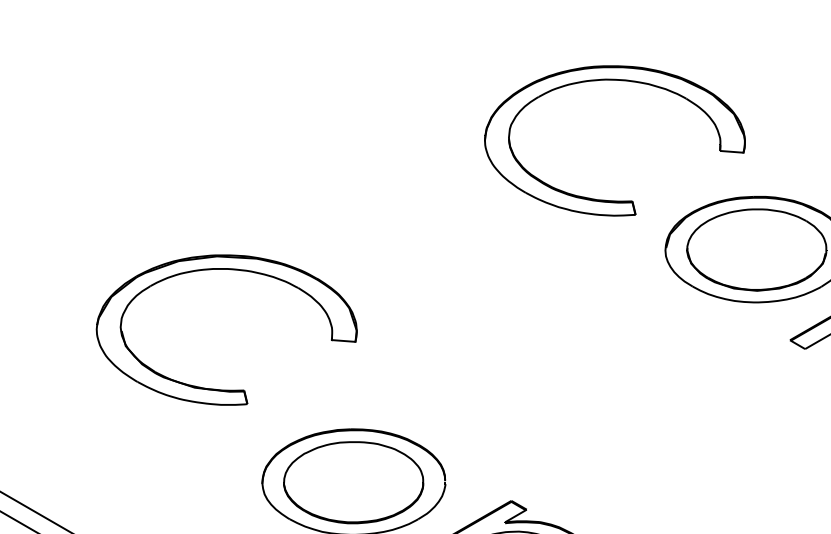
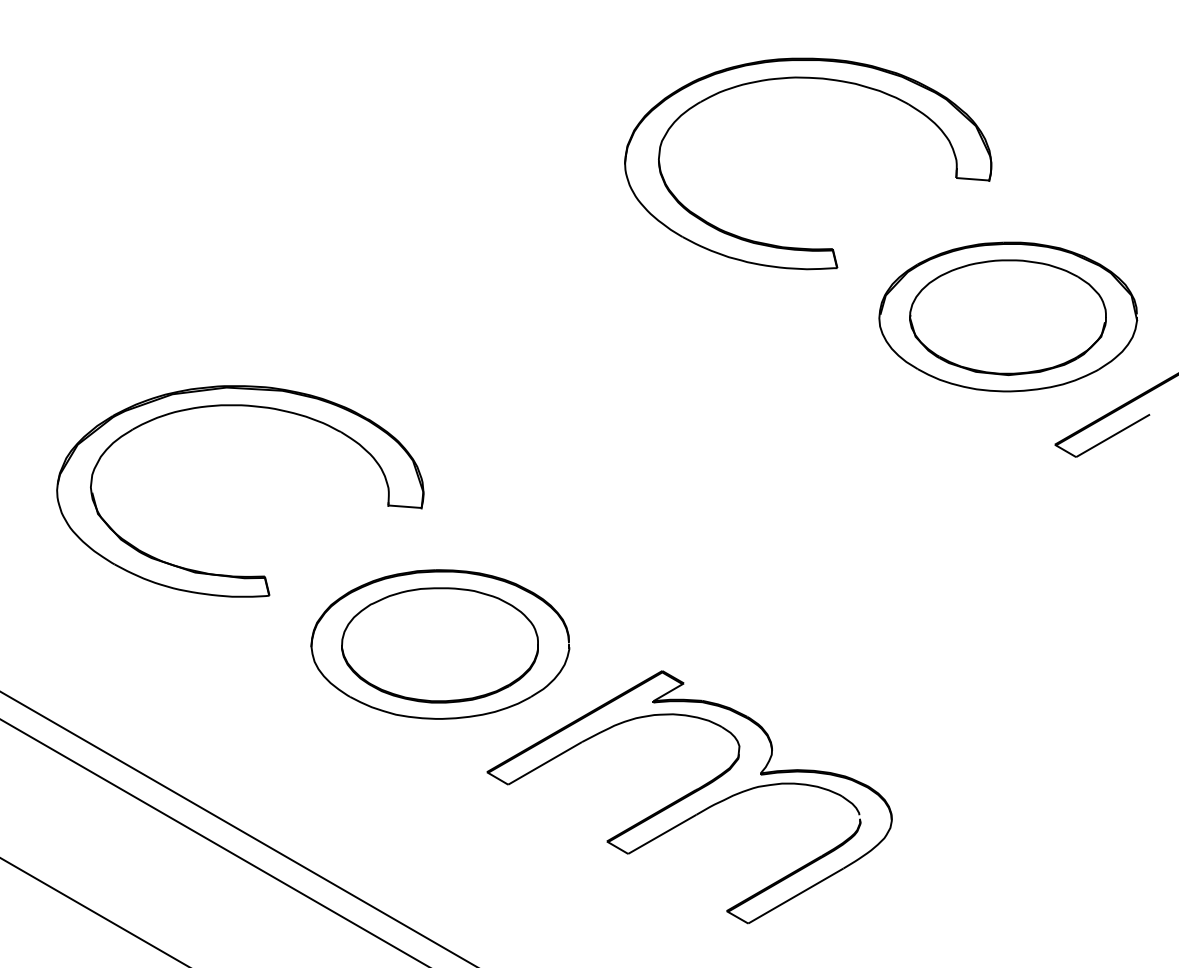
part: (226, 389) -> (240, 575), moved

